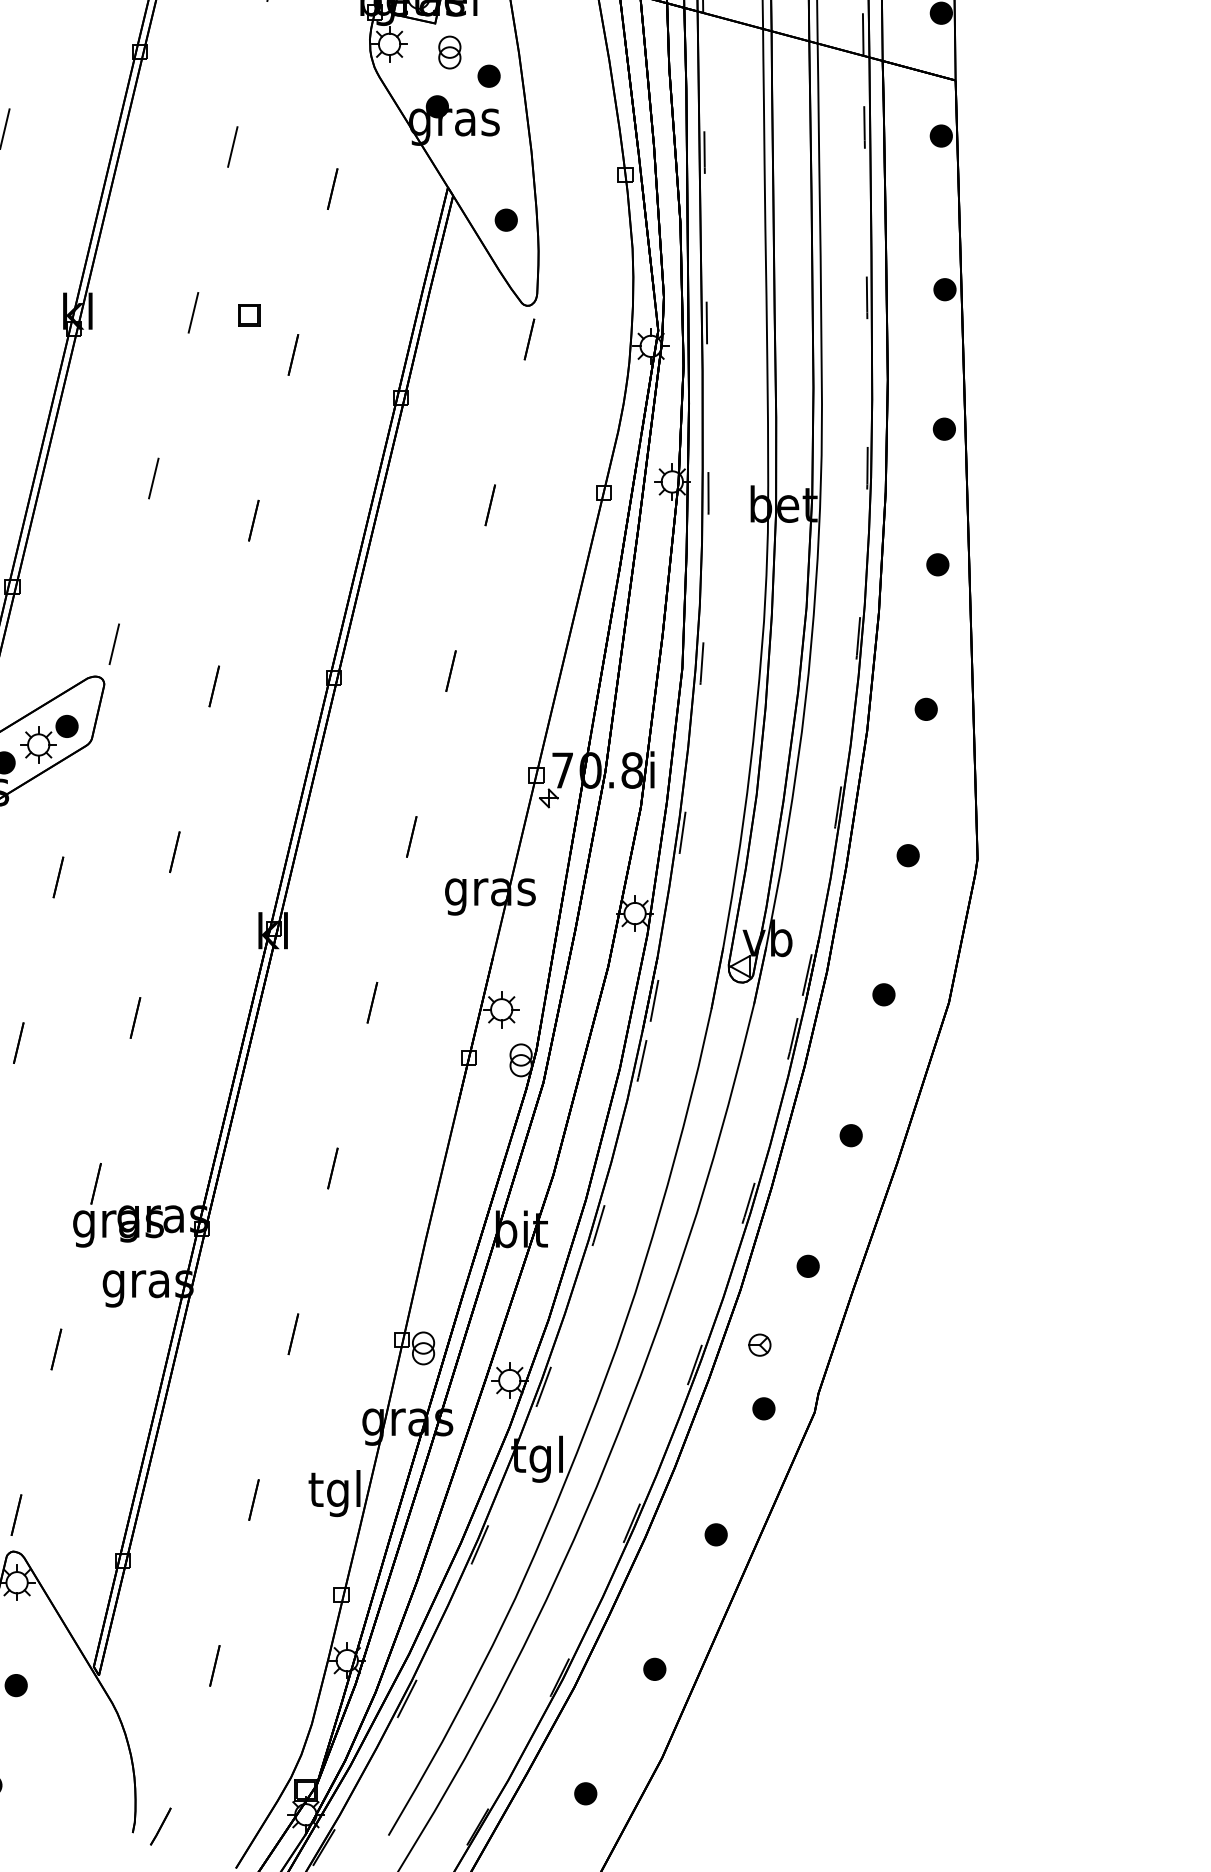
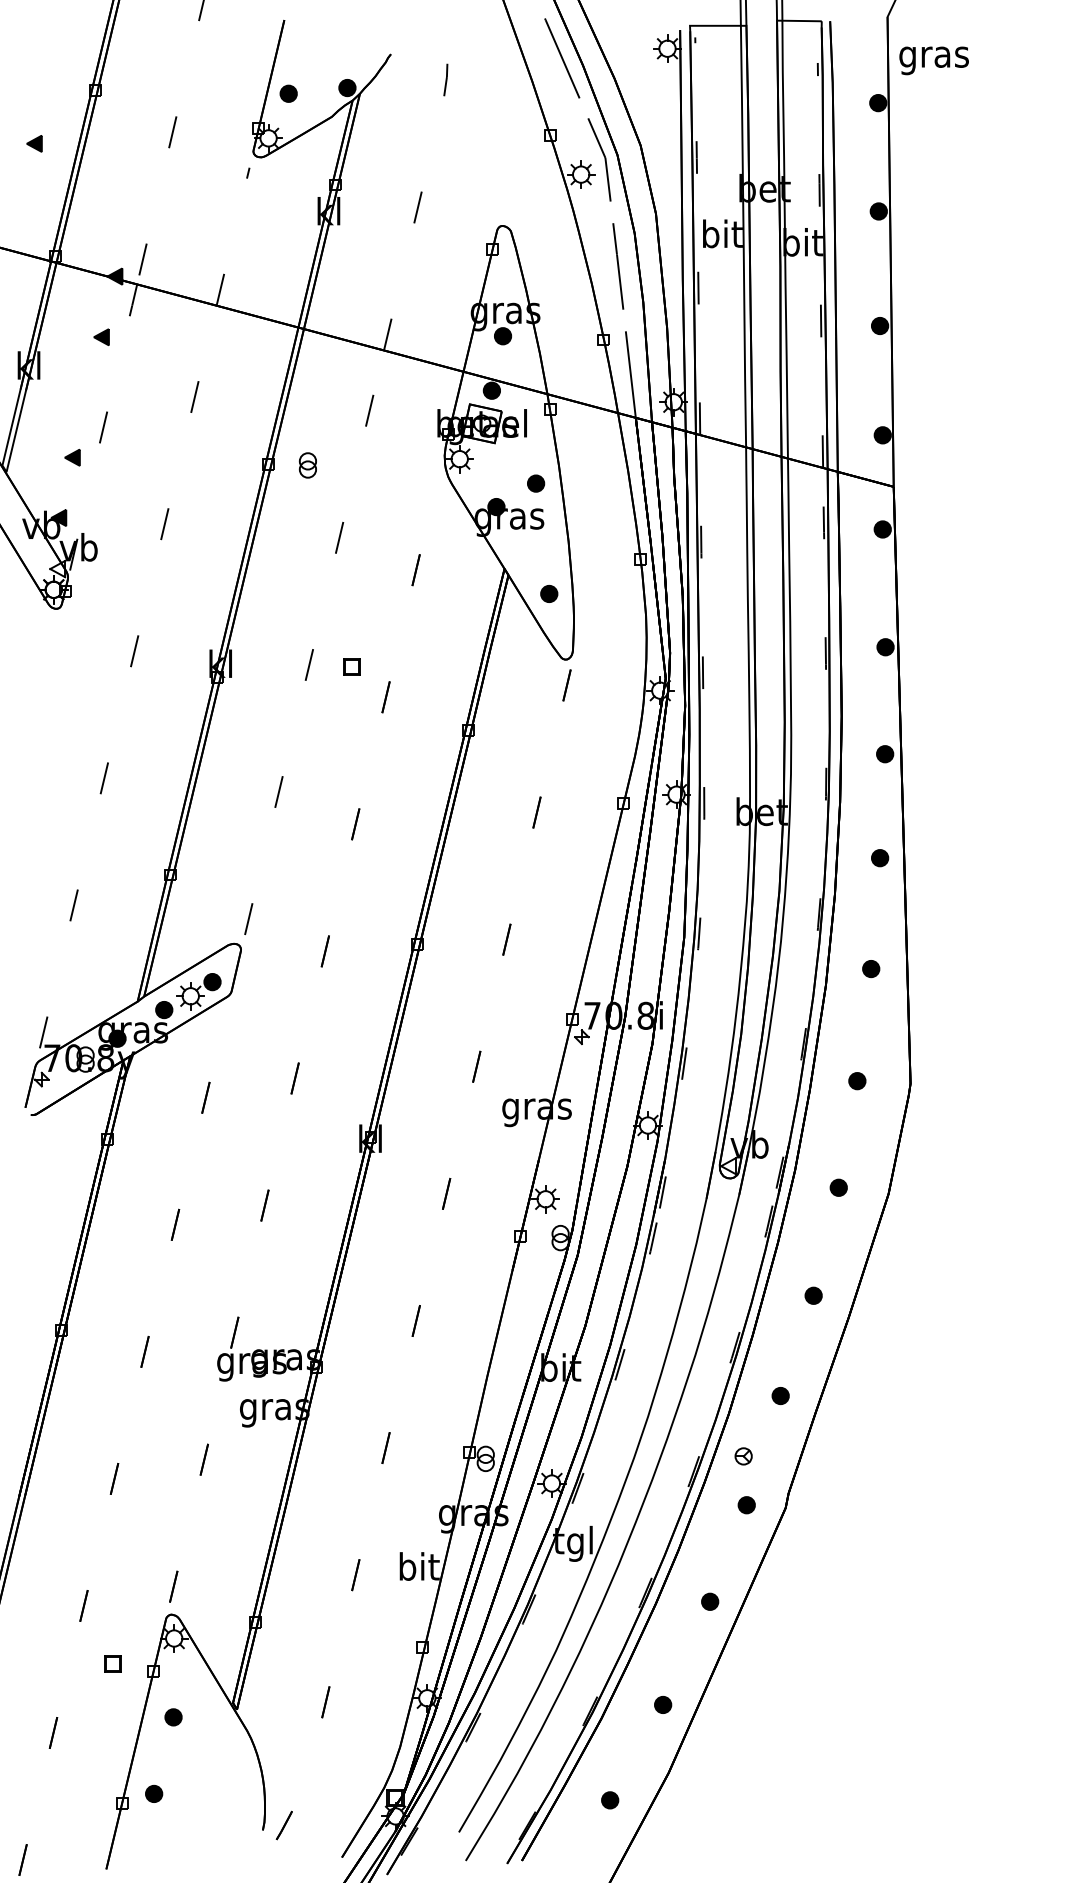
part: (449, 52) -> (307, 465), moved
text: (335, 1493) -> (418, 1570), tgl -> bit

